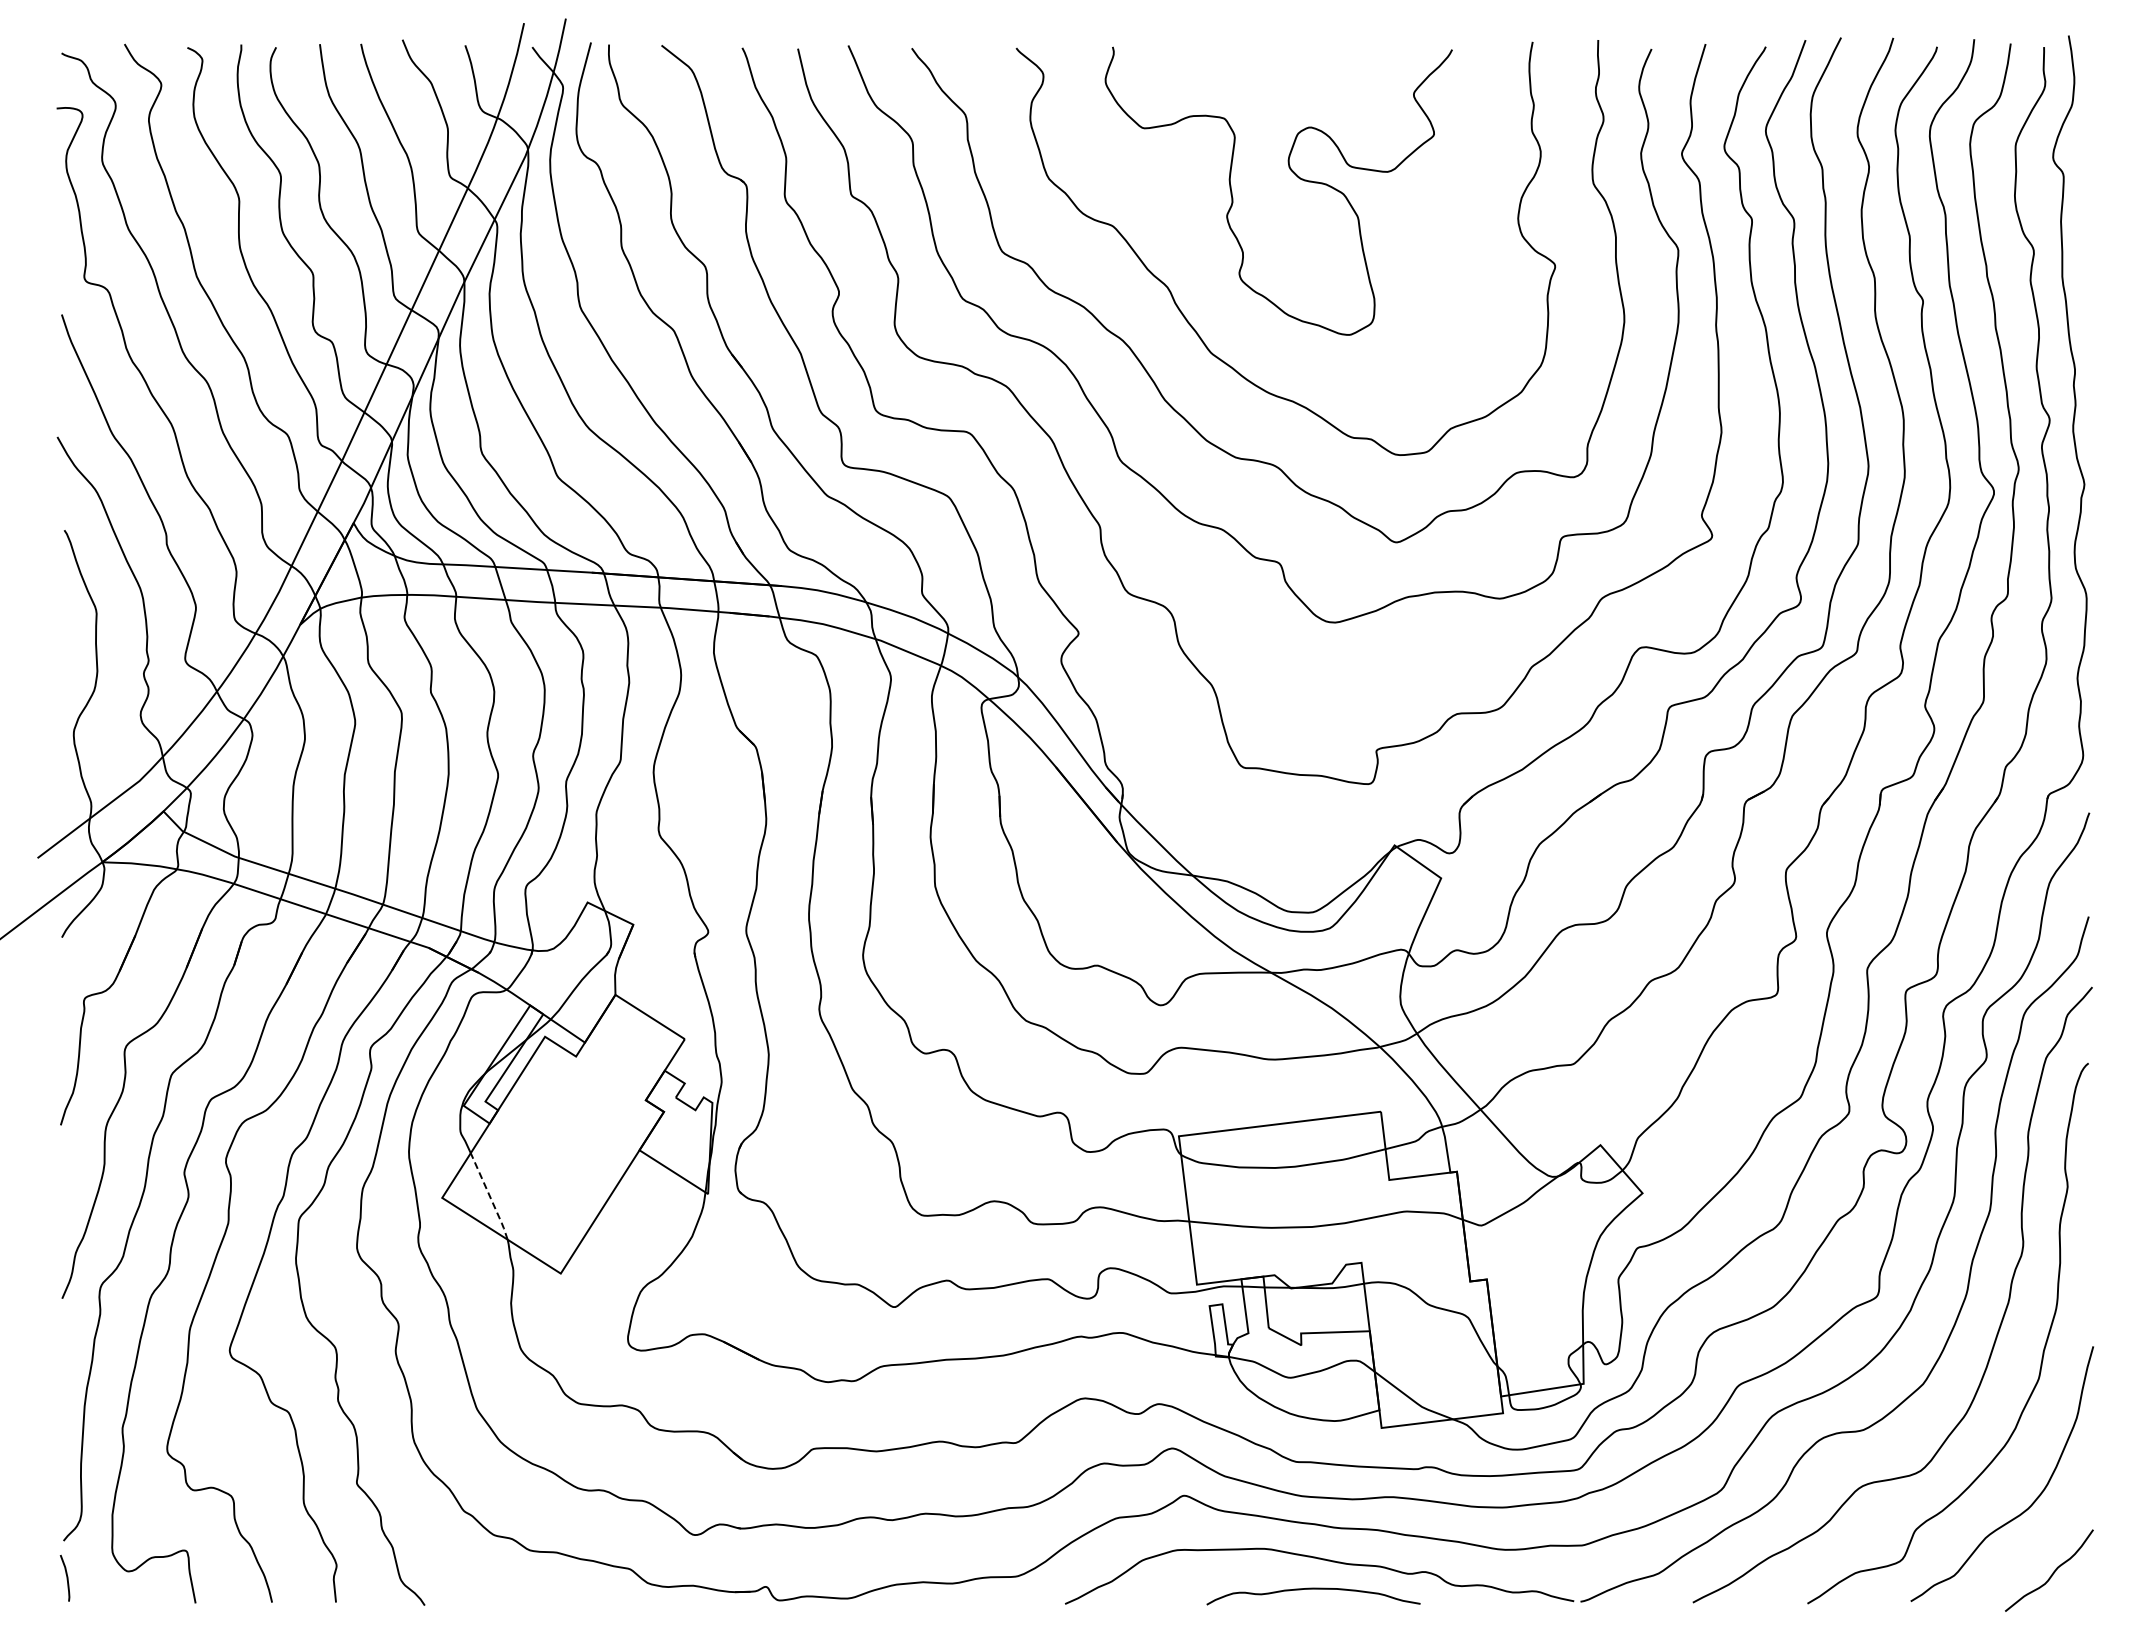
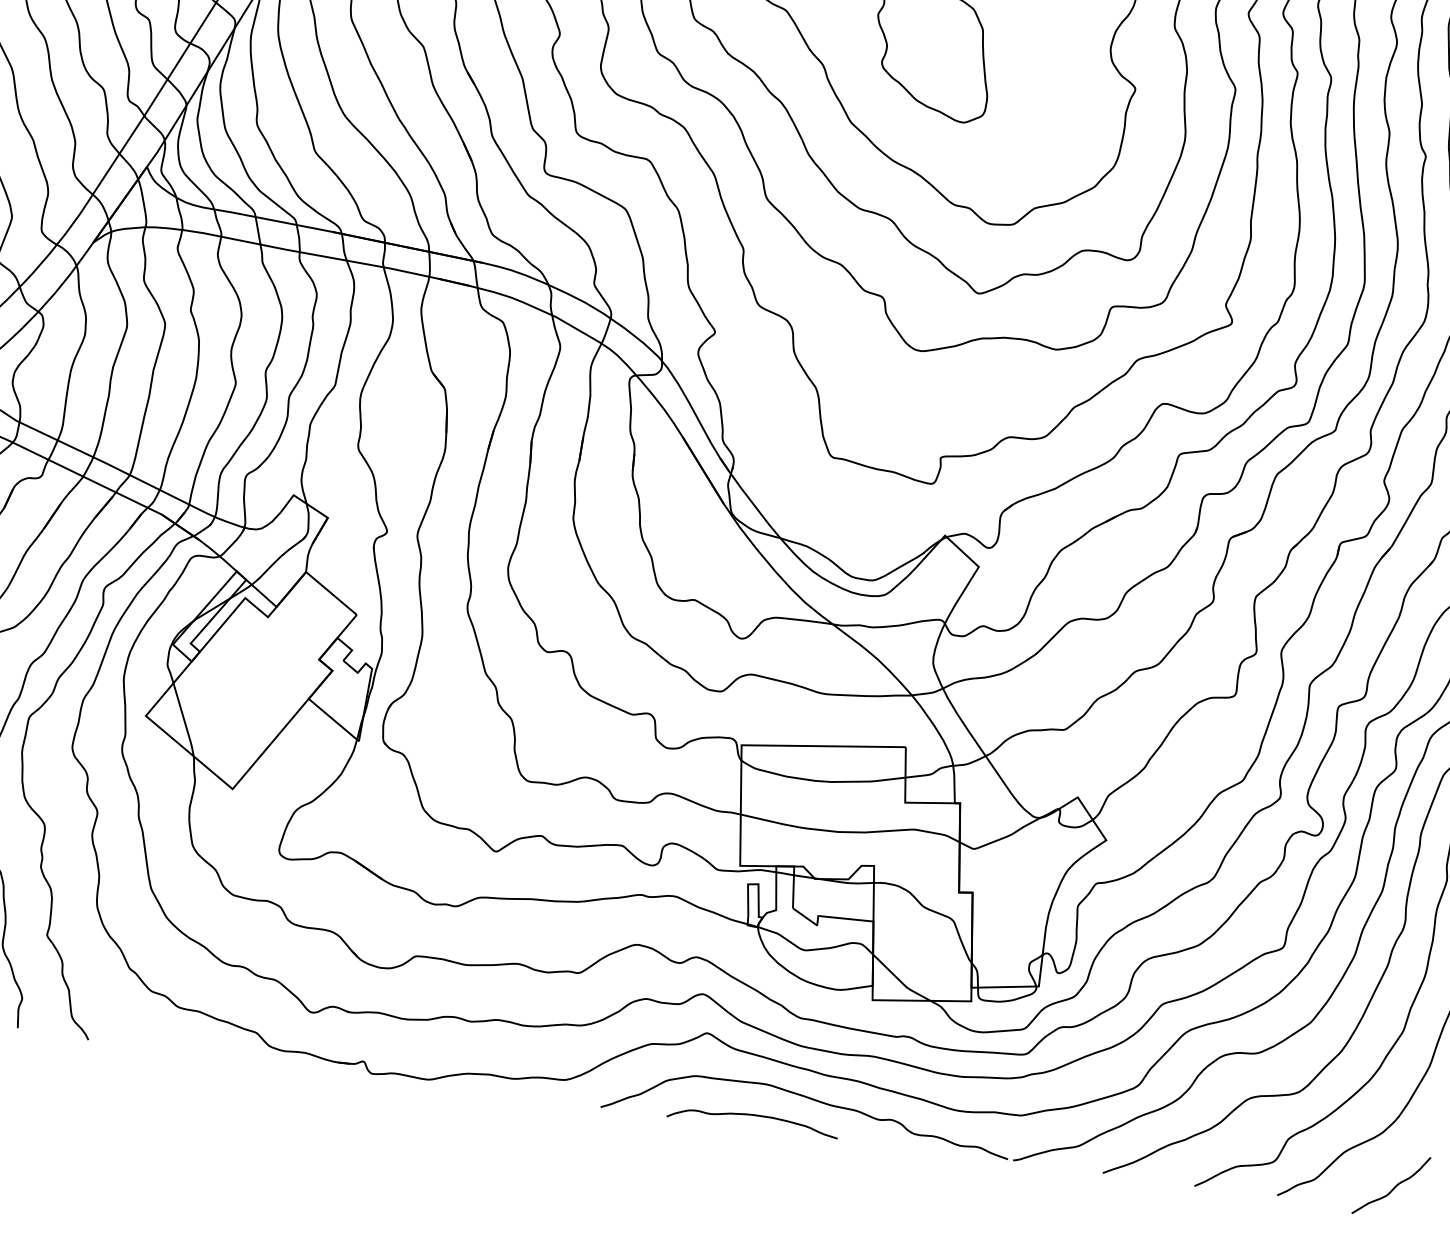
line: (490, 1197) -> (184, 720), dashed -> solid
curve: (1313, 1589) -> (753, 1115), moved

